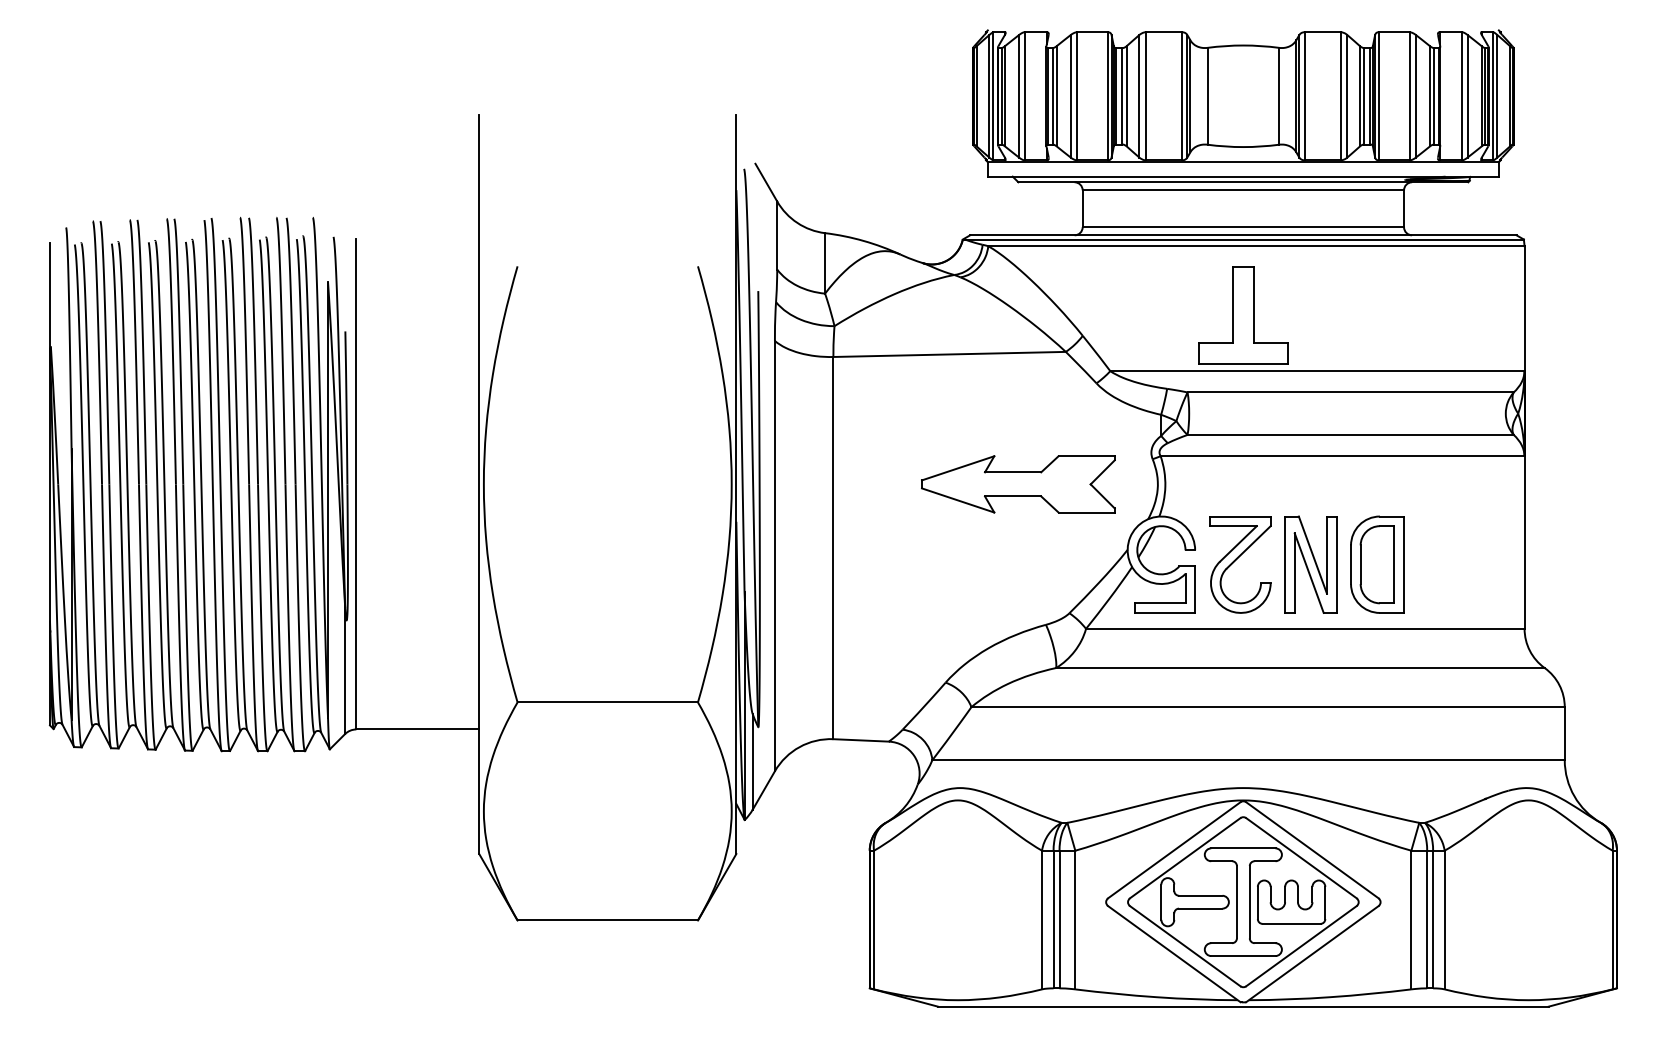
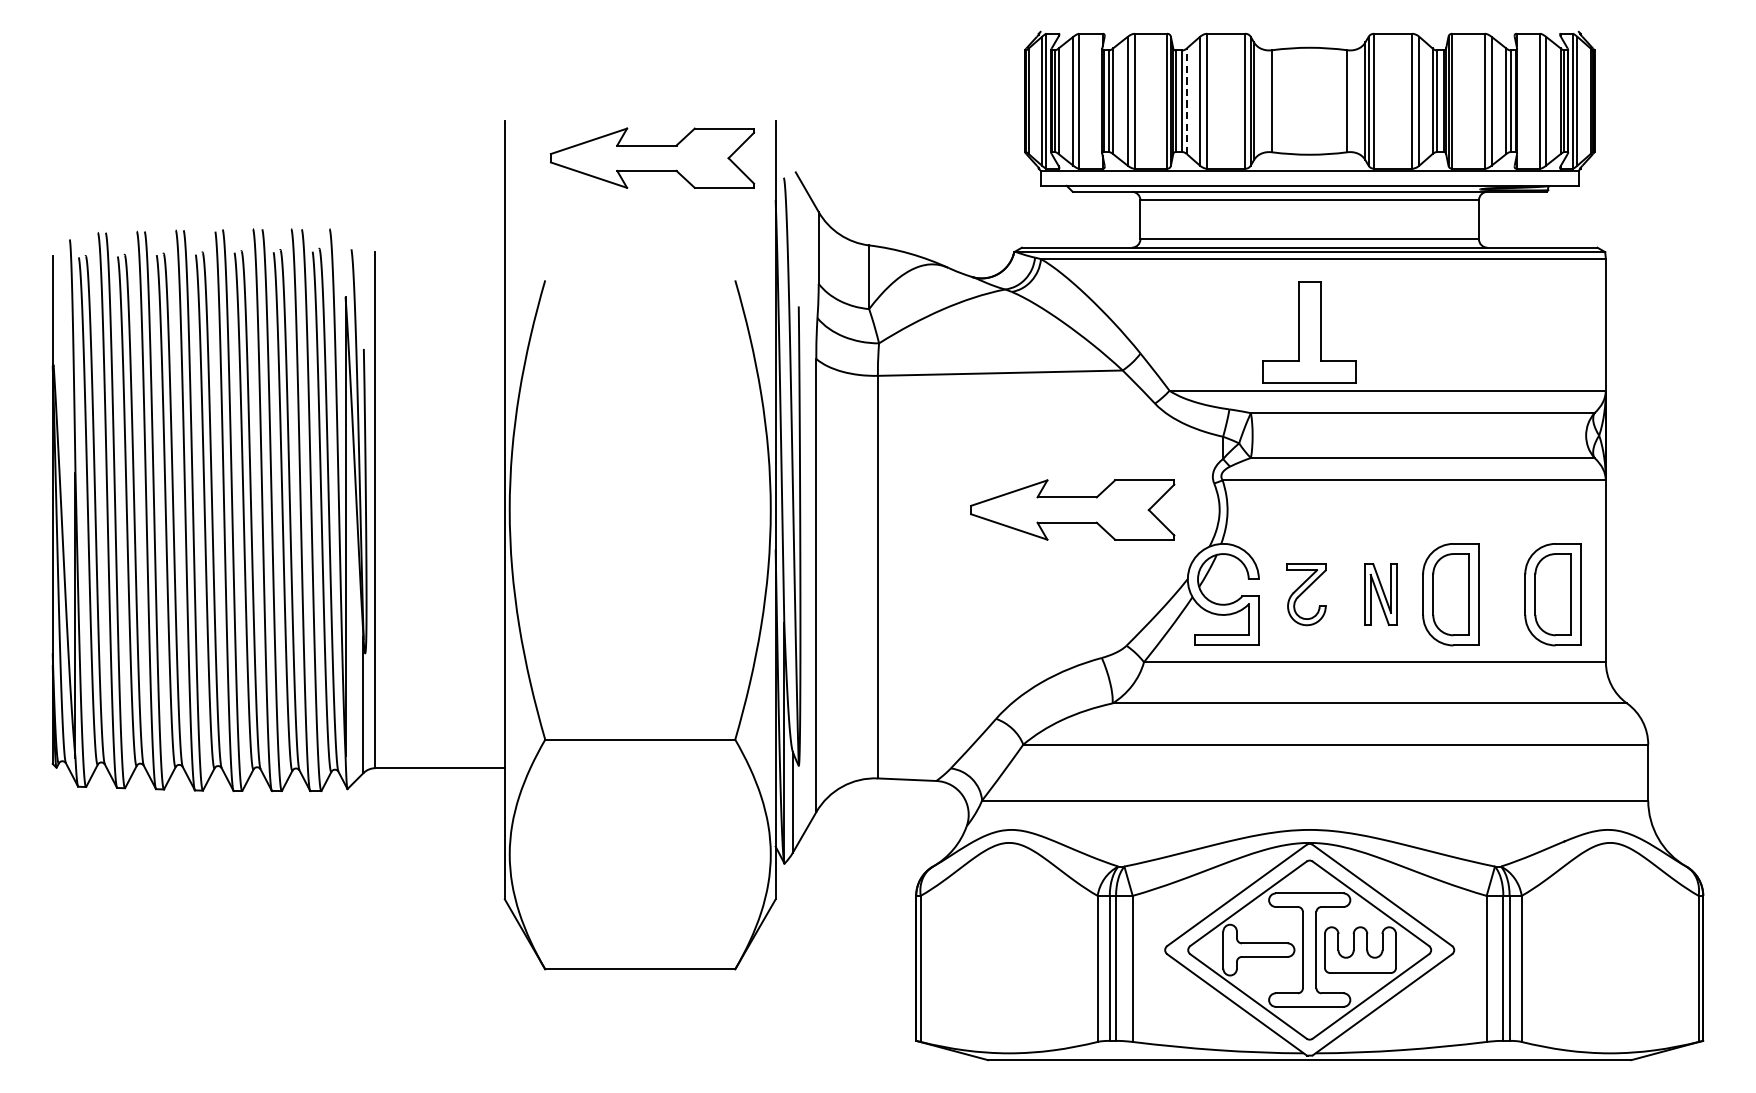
line: (1126, 95) -> (1186, 100), solid -> dashed
part: (619, 150) -> (652, 158), added
part: (1240, 564) -> (1306, 594), size x0.6
part: (1310, 564) -> (1380, 594), size x0.6
part: (1474, 564) -> (1553, 594), added

